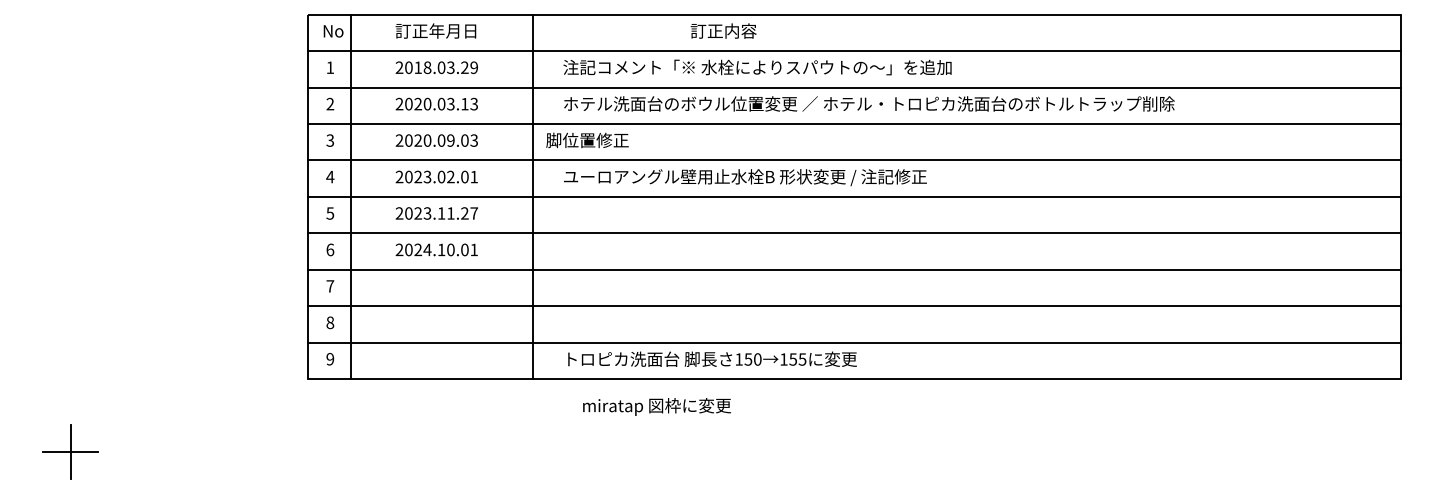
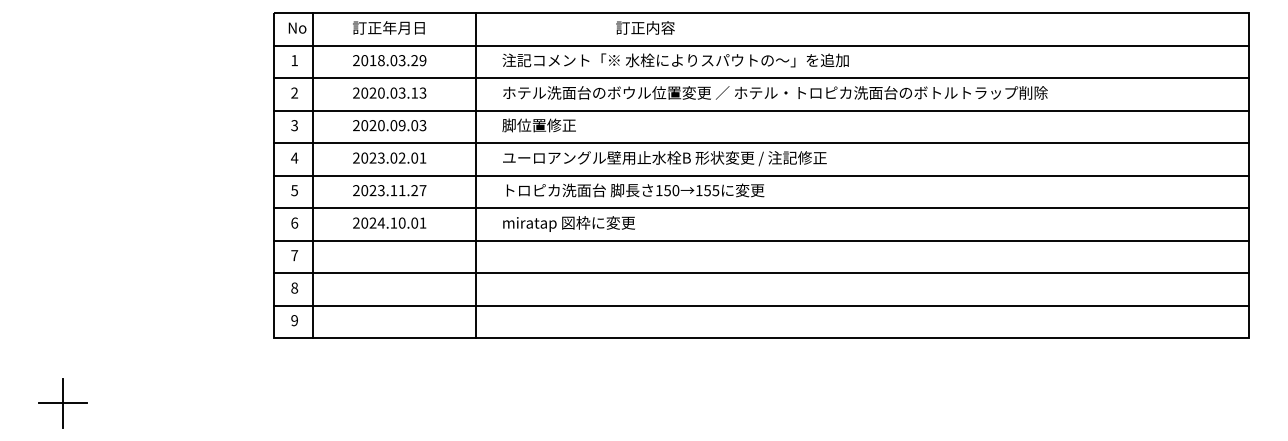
text: (587, 140) -> (539, 125), moved
text: (712, 358) -> (635, 189), moved
text: (656, 406) -> (568, 223), moved

